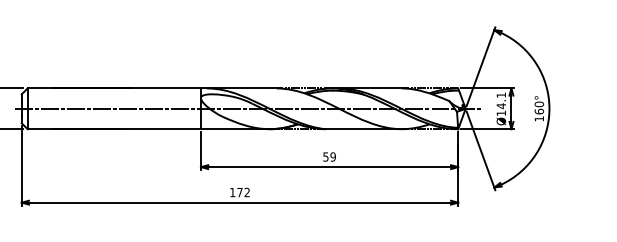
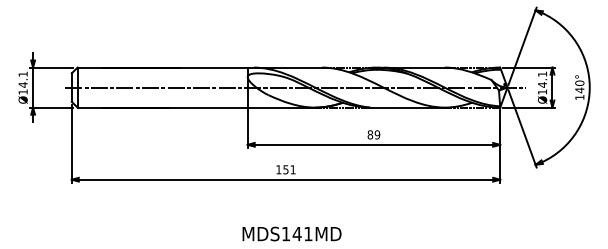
text: (539, 111) -> (579, 90), 160° -> 140°
text: (326, 156) -> (370, 134), 59 -> 89
text: (243, 192) -> (289, 169), 172 -> 151

